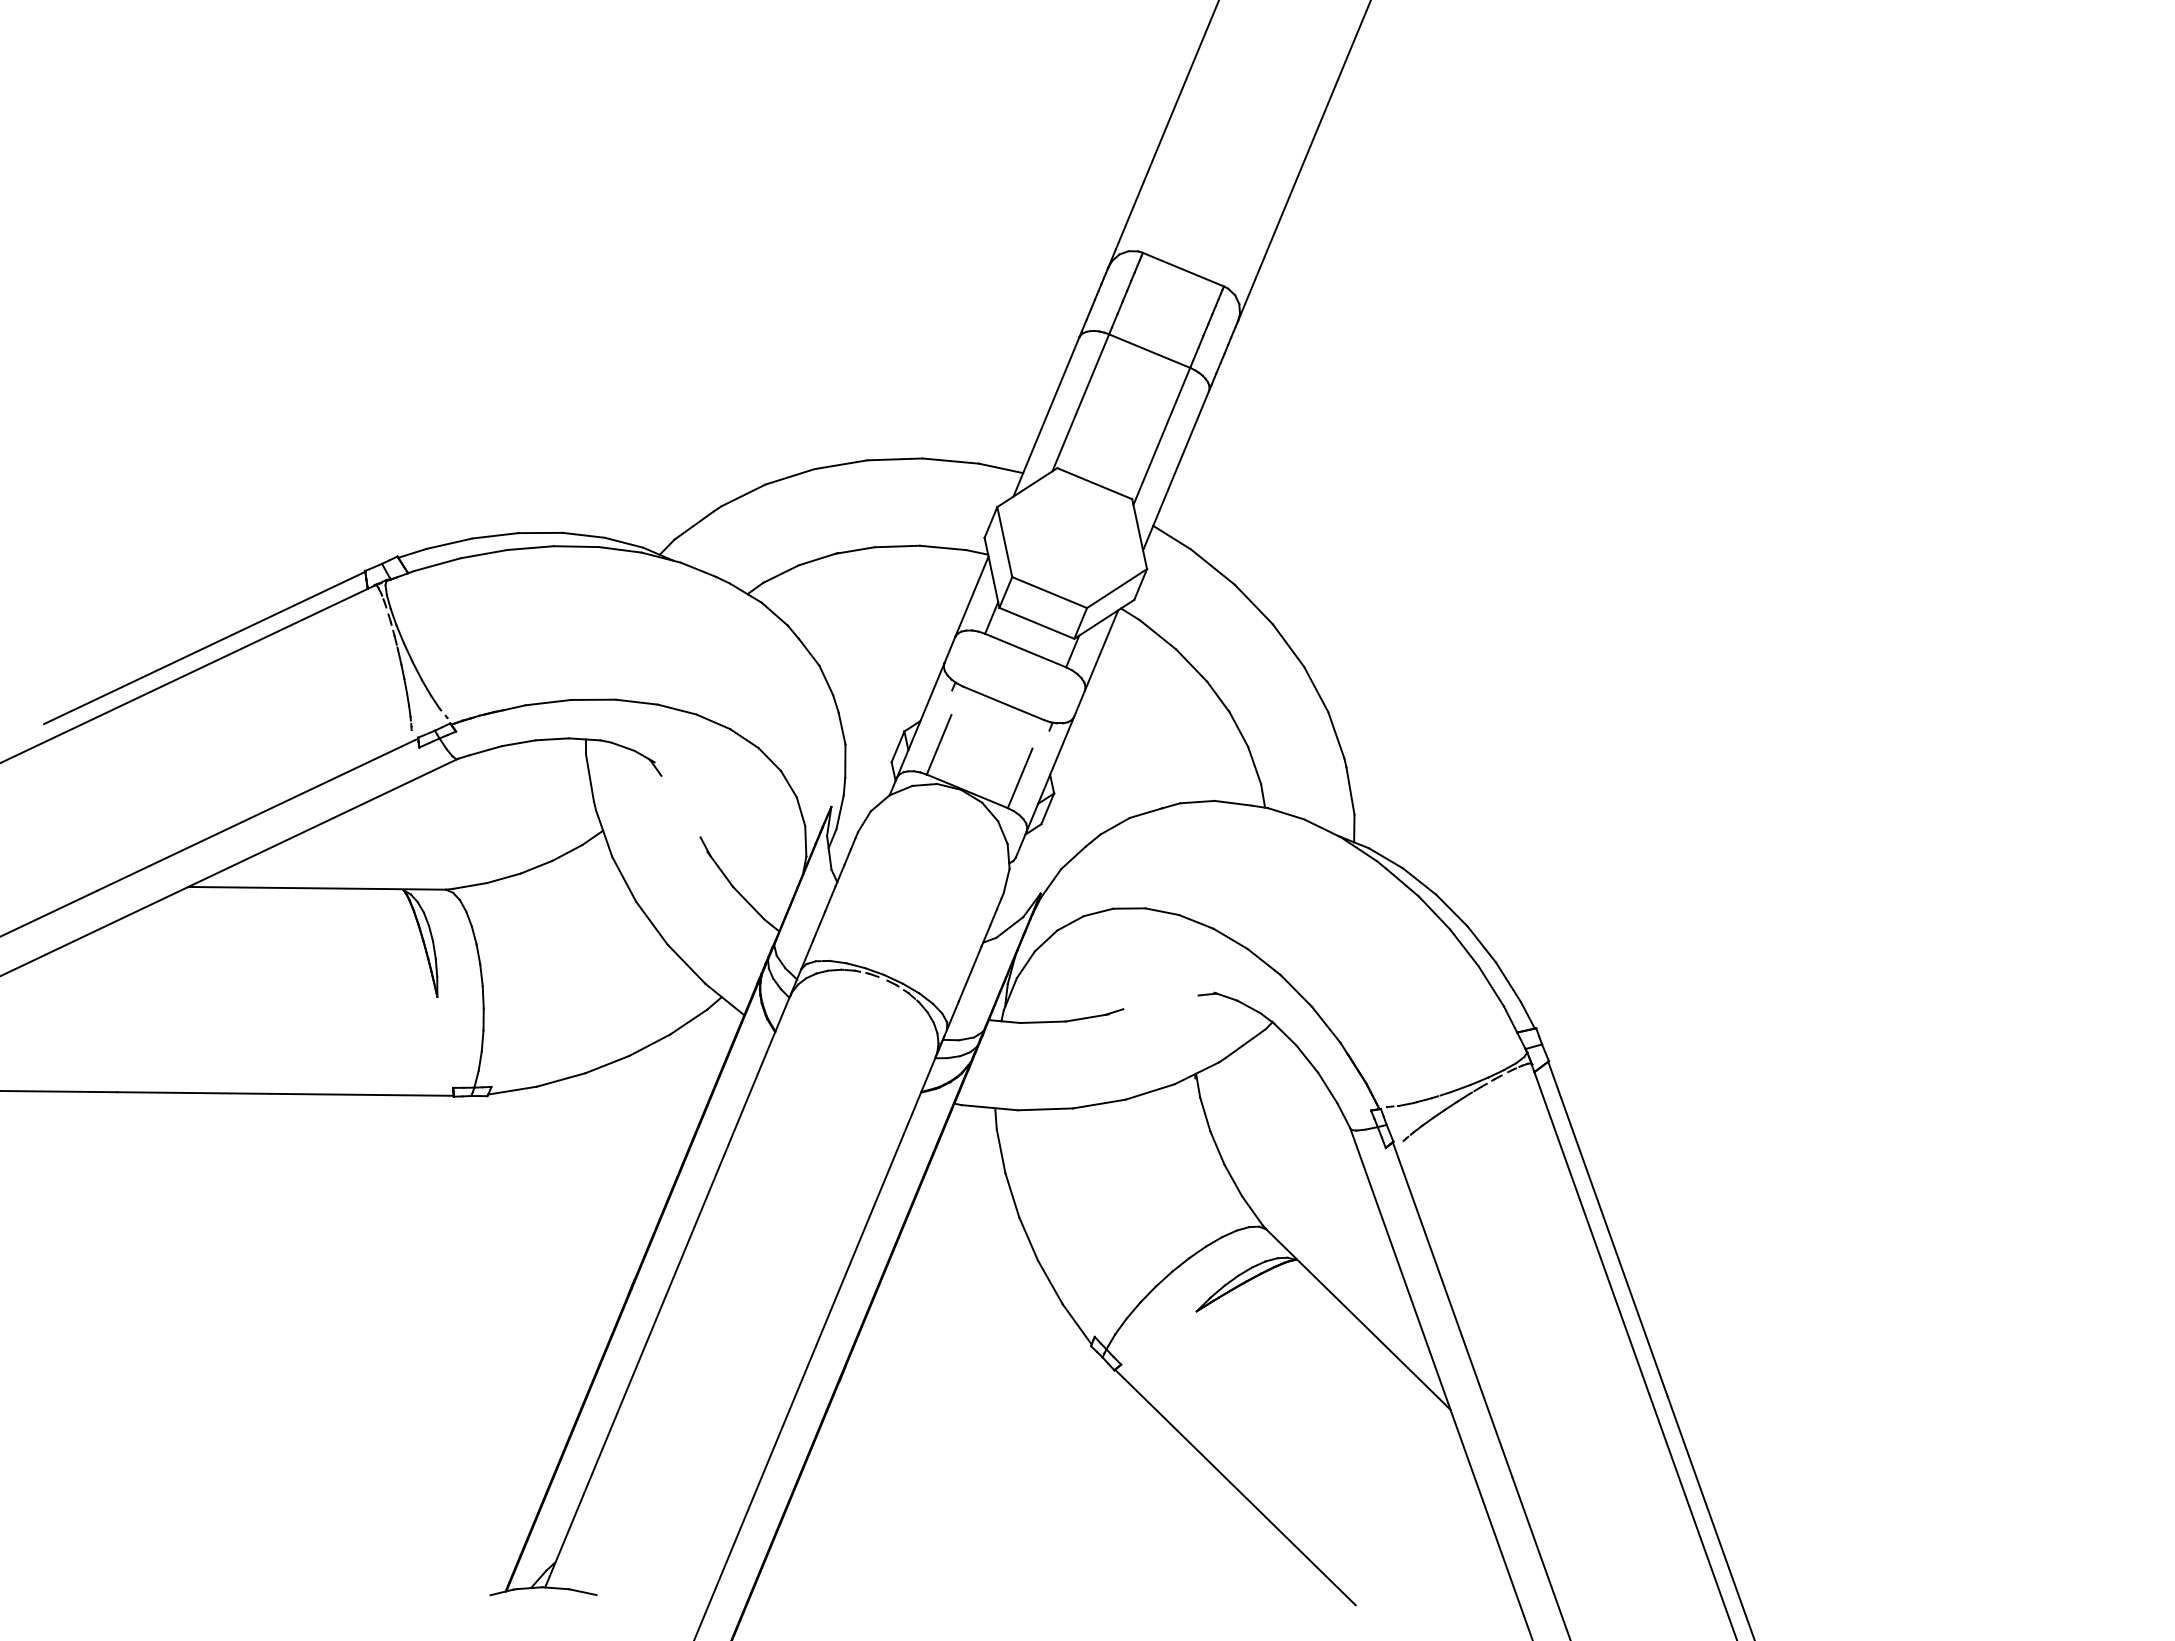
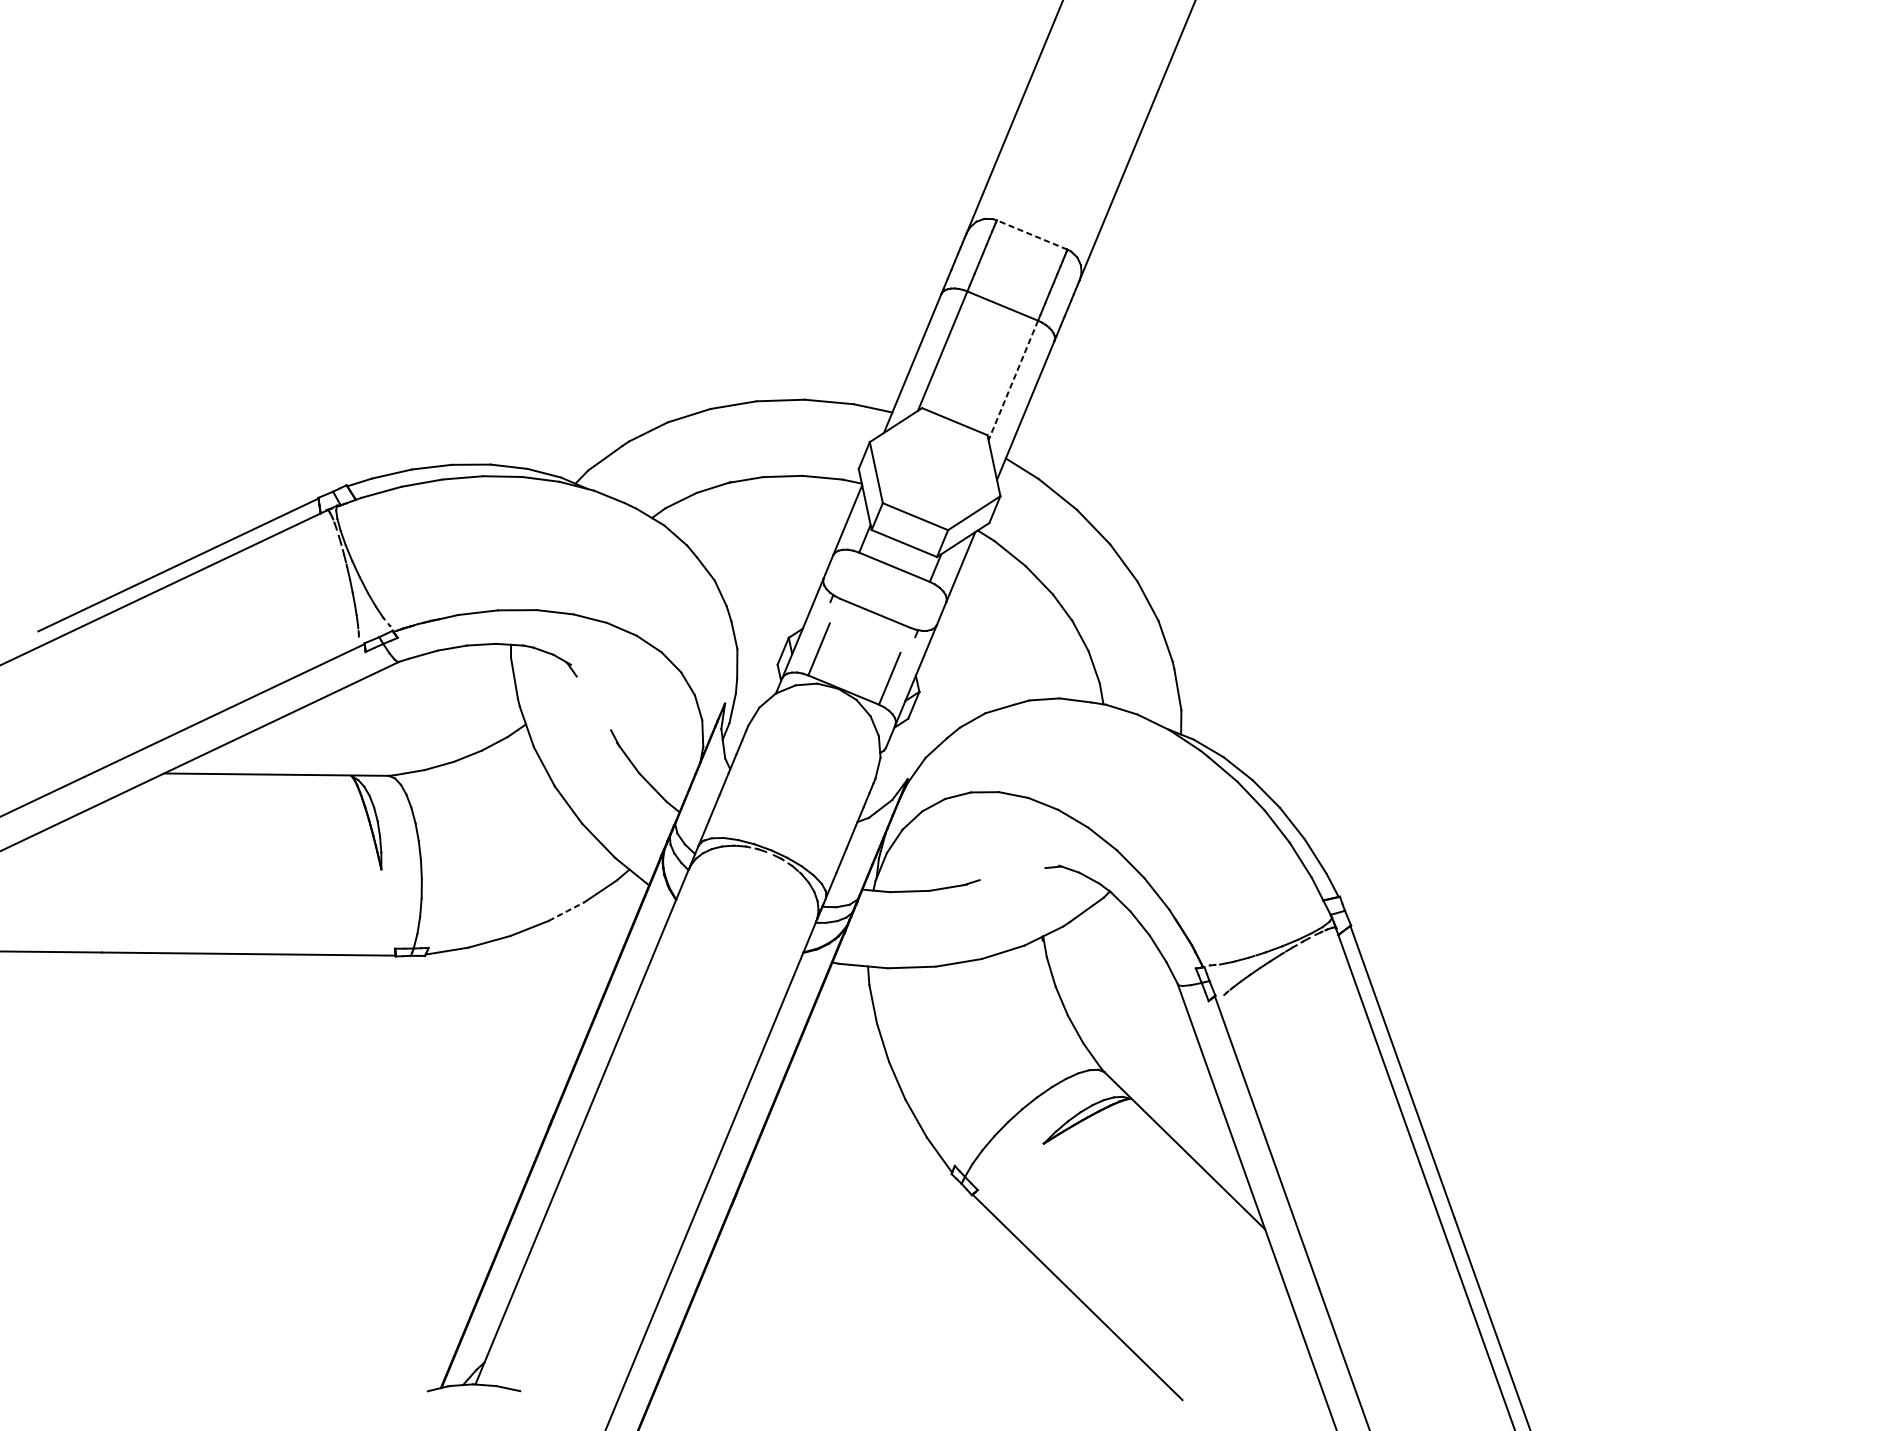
line: (1183, 269) -> (1032, 234), solid -> dashed
line: (1161, 436) -> (1013, 380), solid -> dashed
line: (650, 1045) -> (567, 911), solid -> dashed

